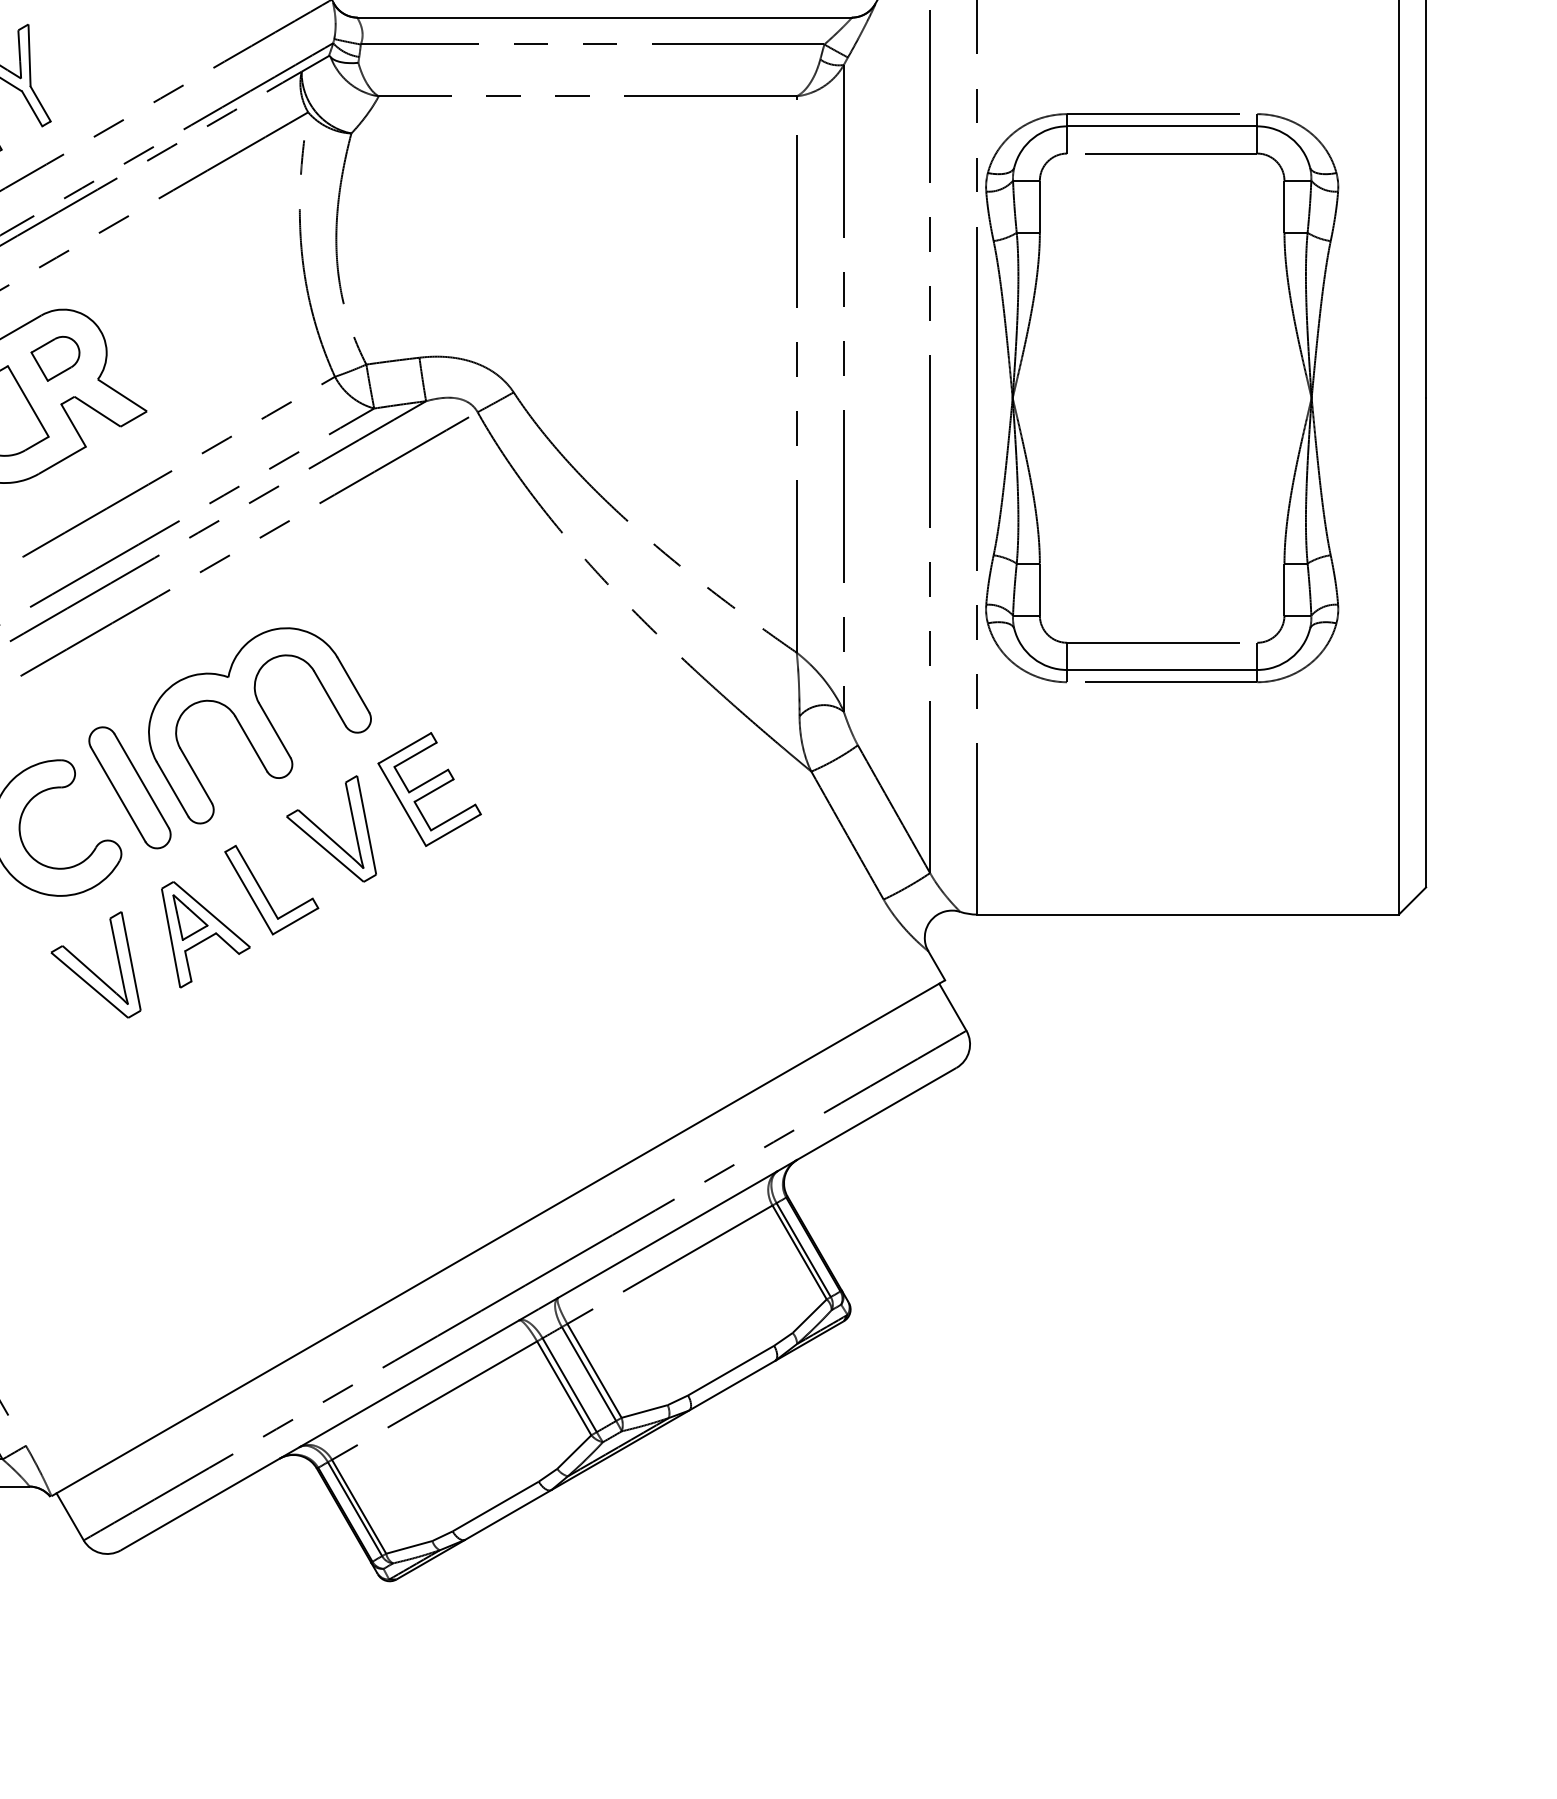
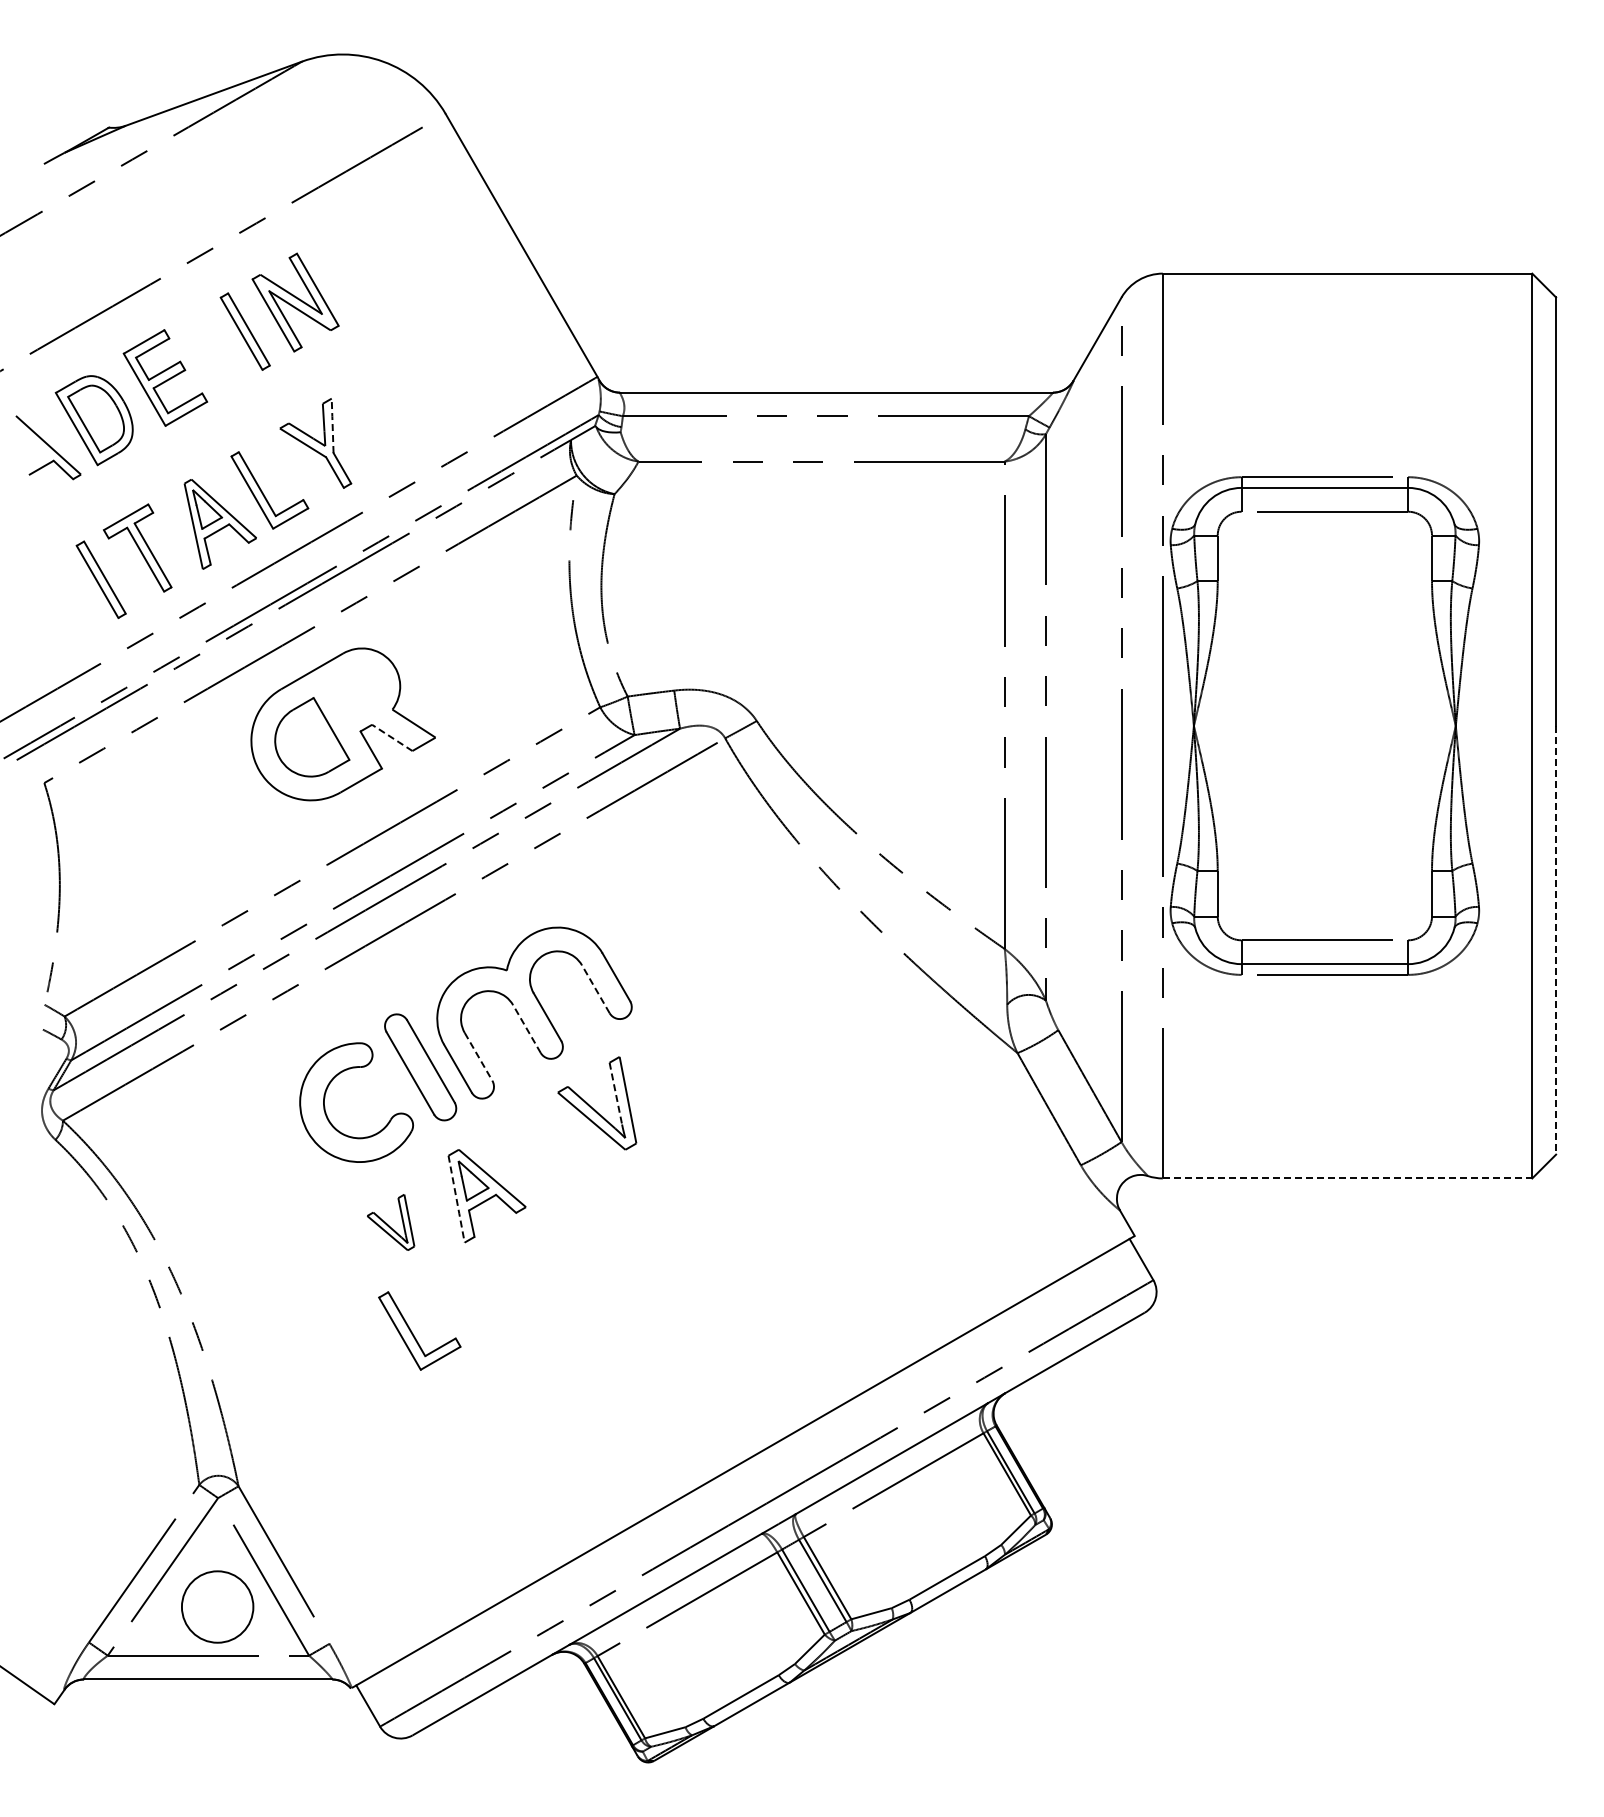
line: (29, 56) -> (332, 426), solid -> dashed
part: (55, 358) -> (355, 691), removed
line: (96, 411) -> (391, 737), solid -> dashed
line: (1426, 642) -> (1556, 940), solid -> dashed
line: (329, 698) -> (595, 989), solid -> dashed
line: (250, 744) -> (526, 1029), solid -> dashed
line: (196, 775) -> (478, 1056), solid -> dashed
part: (430, 789) -> (683, 1068), removed
line: (352, 817) -> (615, 1093), solid -> dashed
part: (264, 892) -> (413, 1333), moved
line: (1188, 914) -> (1347, 1178), solid -> dashed
line: (170, 938) -> (456, 1199), solid -> dashed
part: (95, 964) -> (390, 1222), size x0.6

